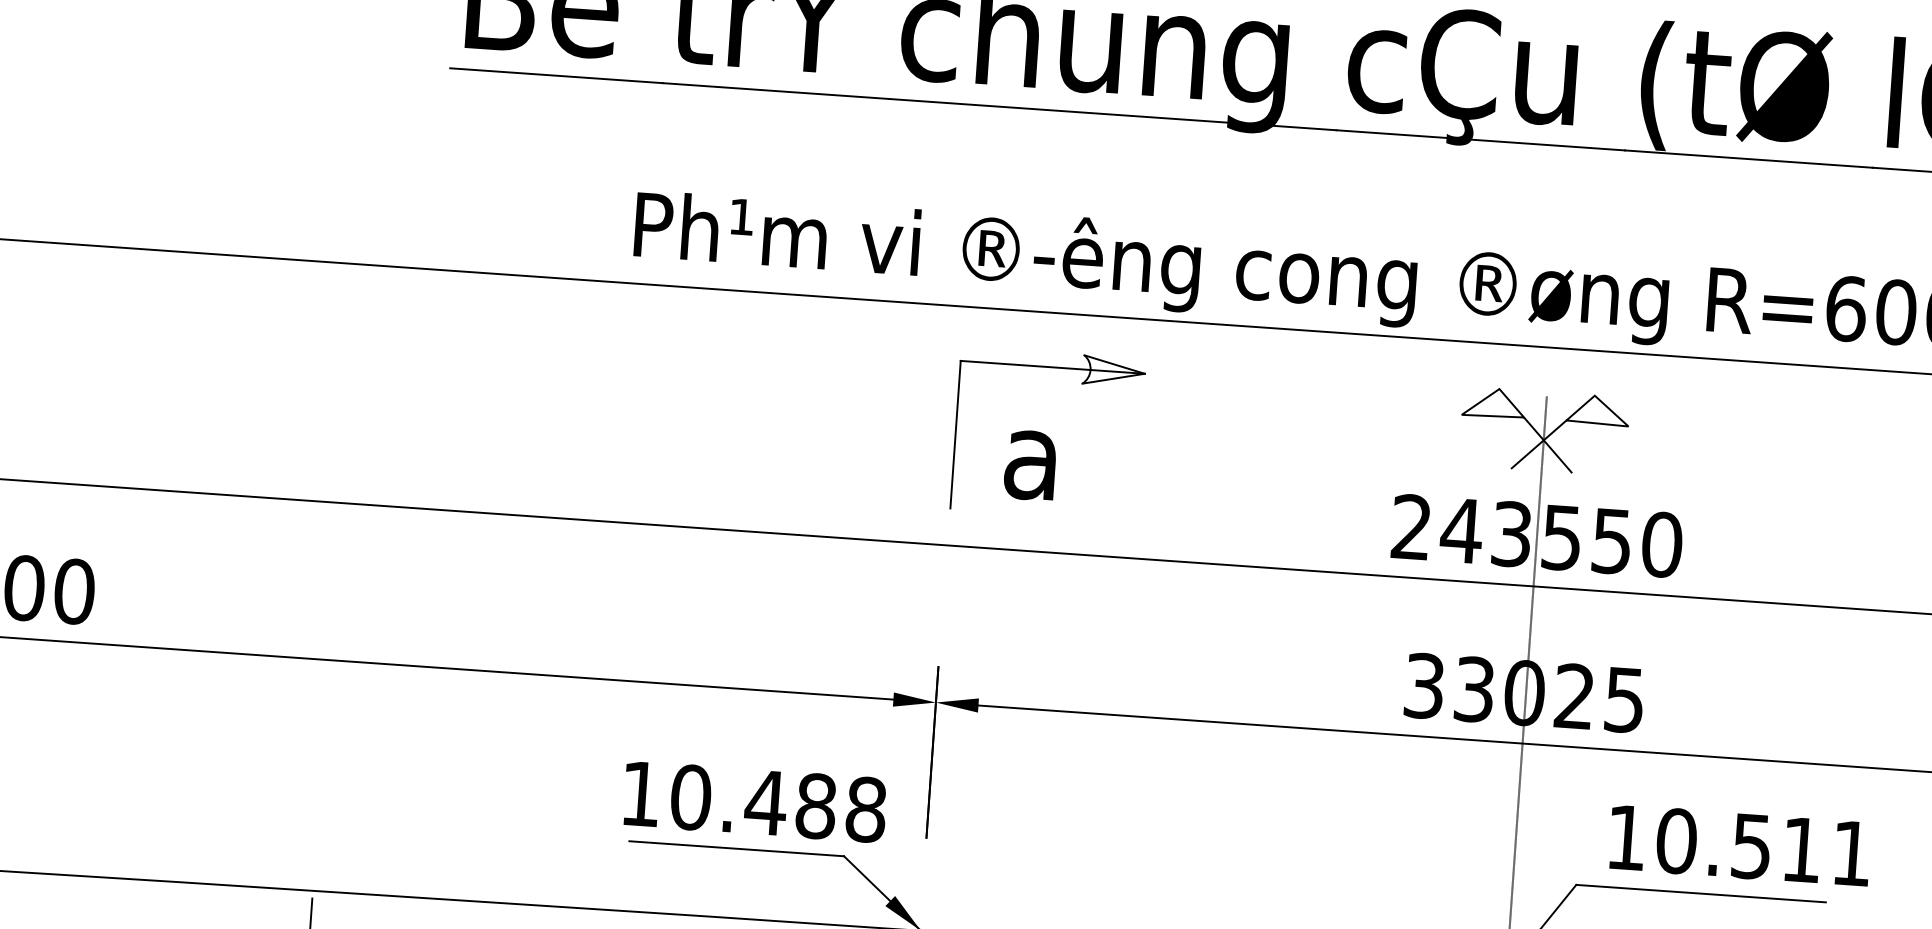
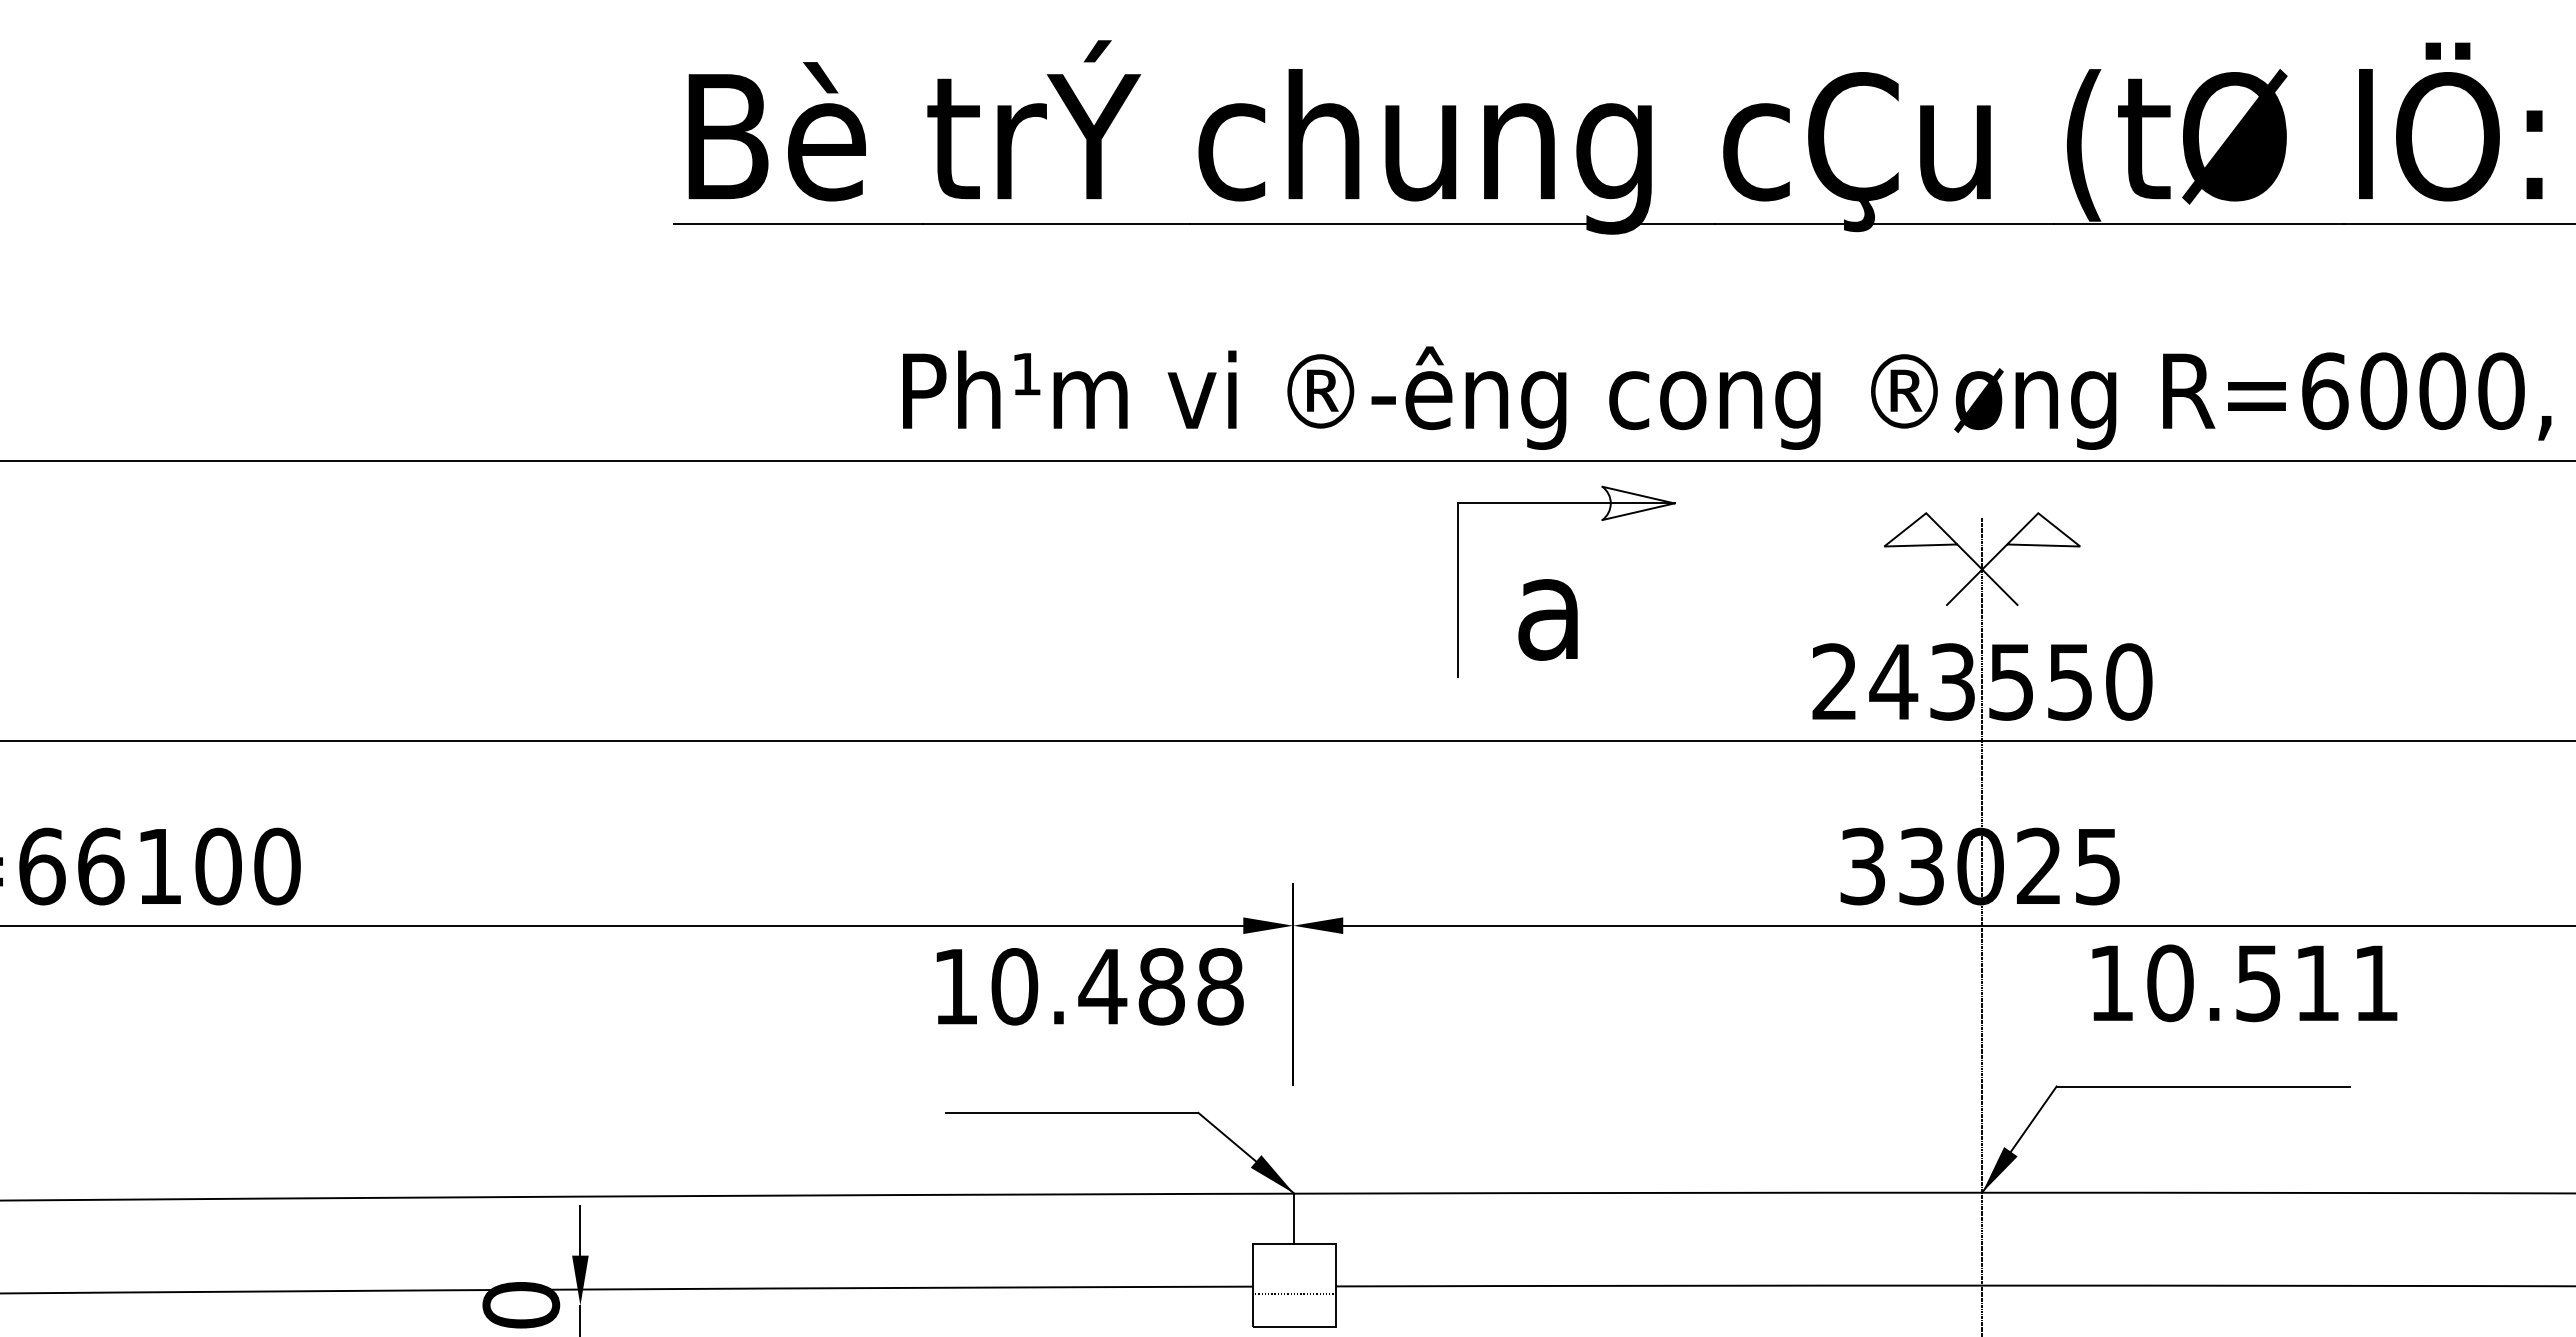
part: (1081, 383) -> (1601, 520), moved
text: (754, 801) -> (1089, 986), moved
text: (1739, 845) -> (2244, 983), moved

